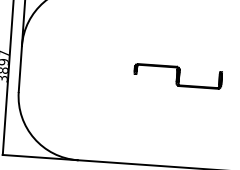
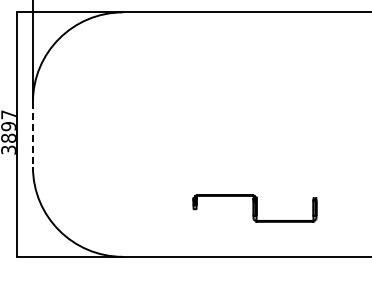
line: (19, 69) -> (32, 135), solid -> dashed
part: (177, 76) -> (254, 208), moved

